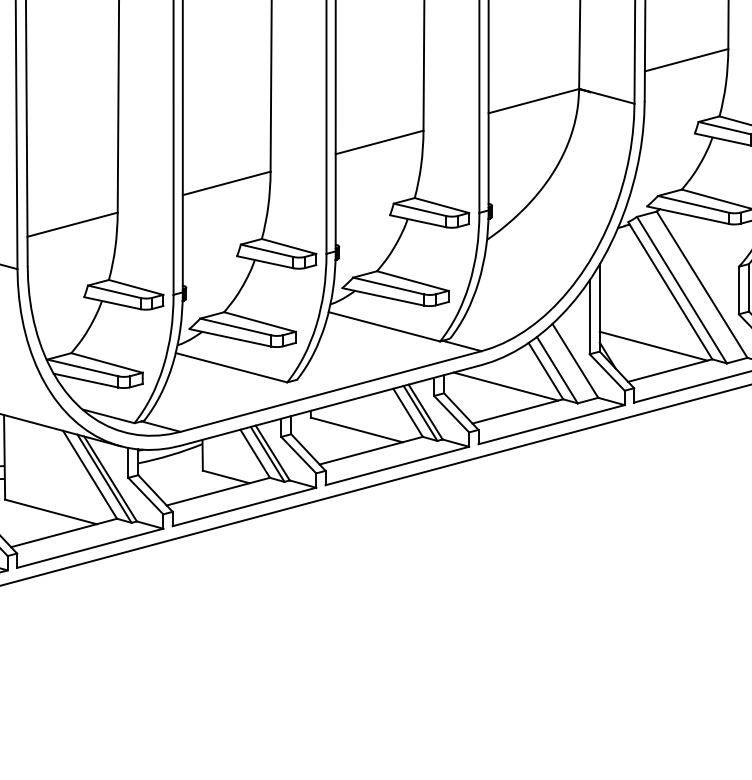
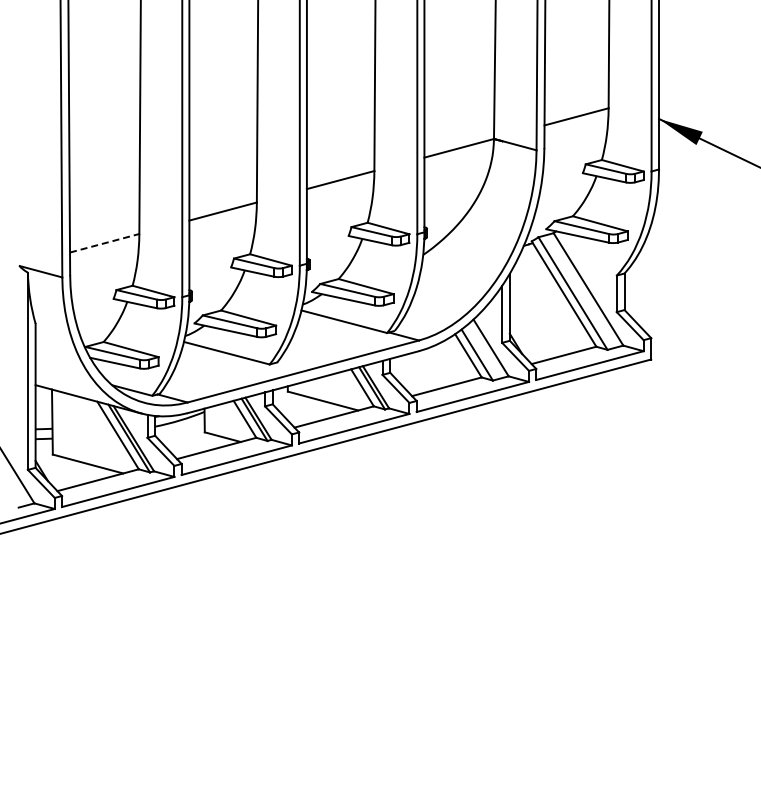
line: (72, 224) -> (104, 243), solid -> dashed
line: (652, 345) -> (550, 336), removed
line: (505, 386) -> (437, 367), removed

